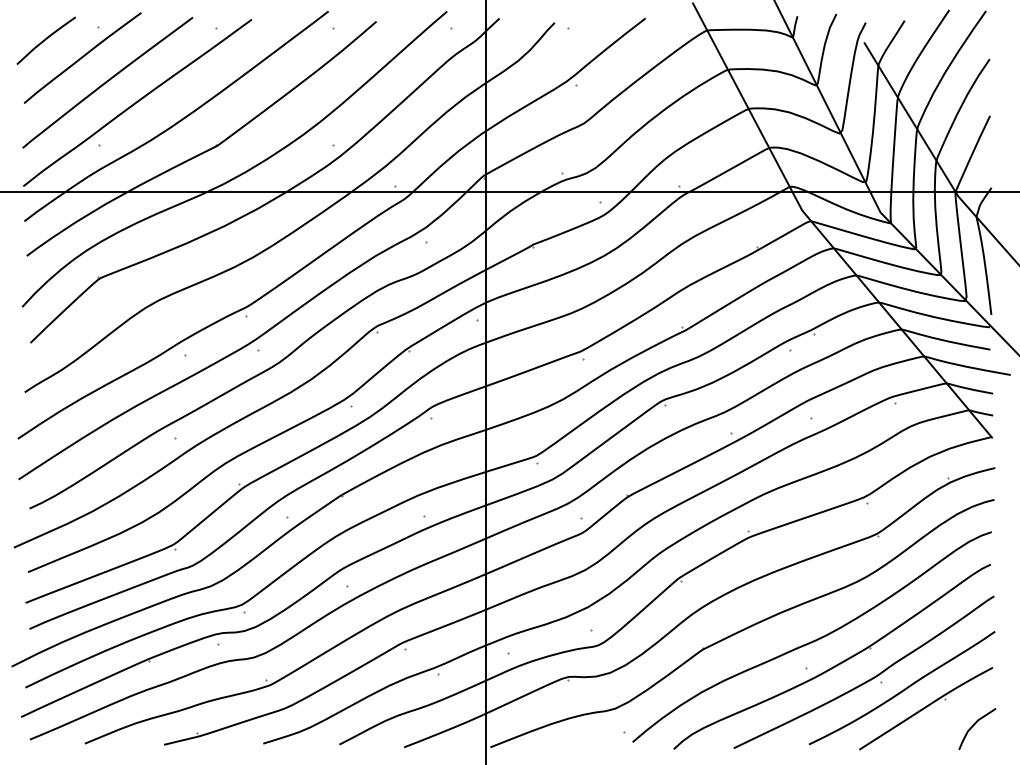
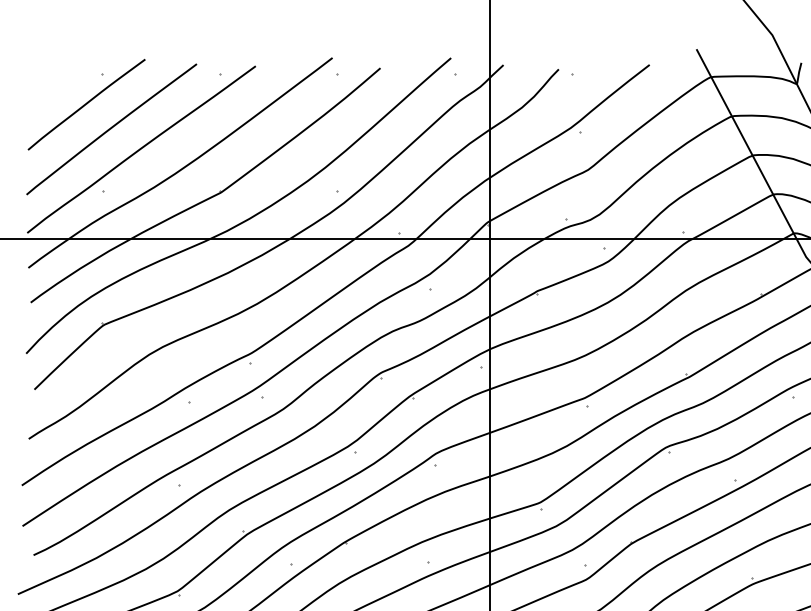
line: (45, 40) -> (49, 87), removed

